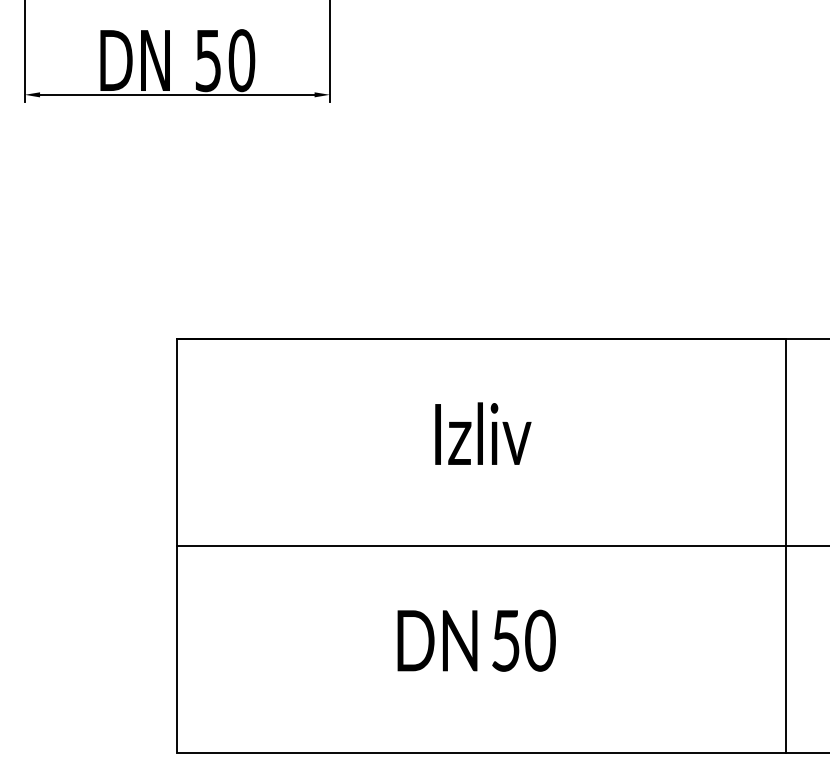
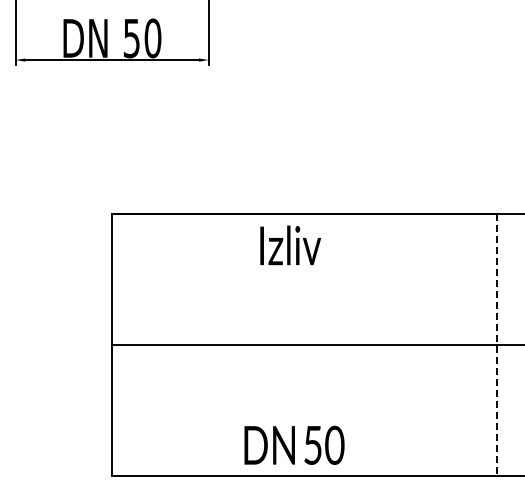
text: (482, 433) -> (290, 245), moved
line: (786, 546) -> (497, 345), solid -> dashed
text: (476, 639) -> (294, 444), moved

